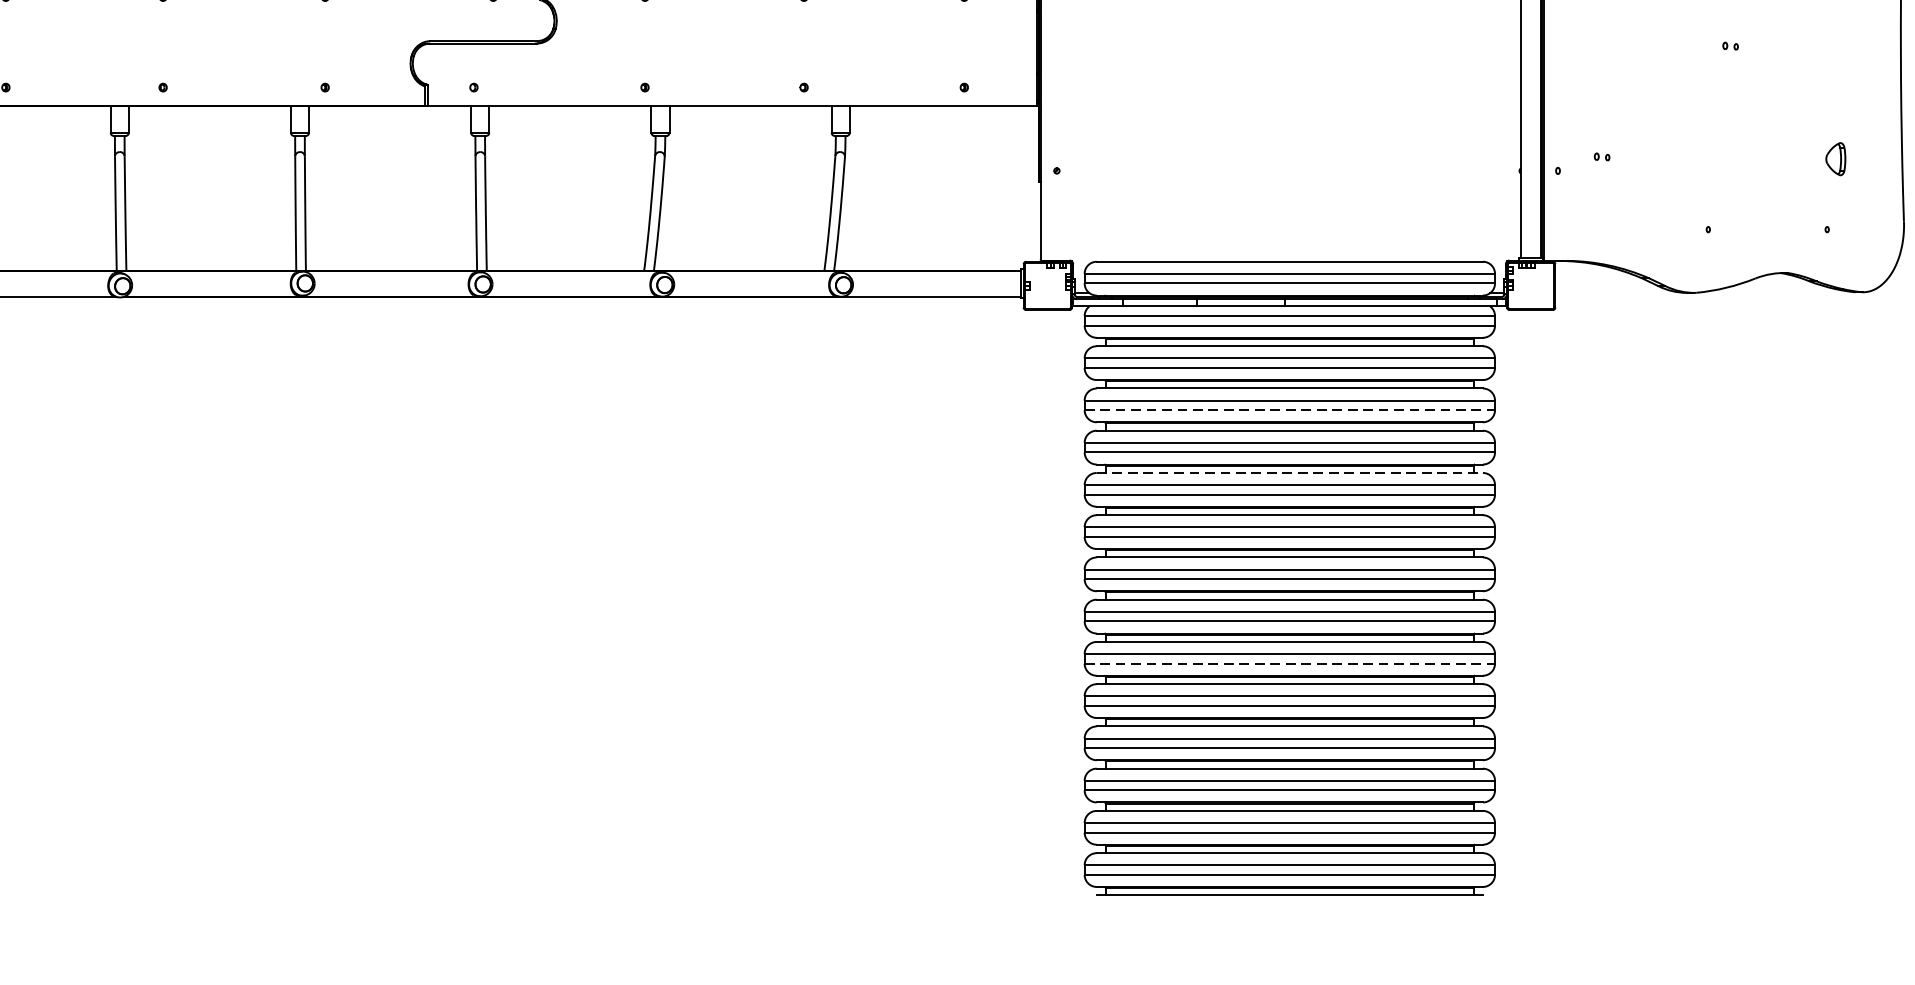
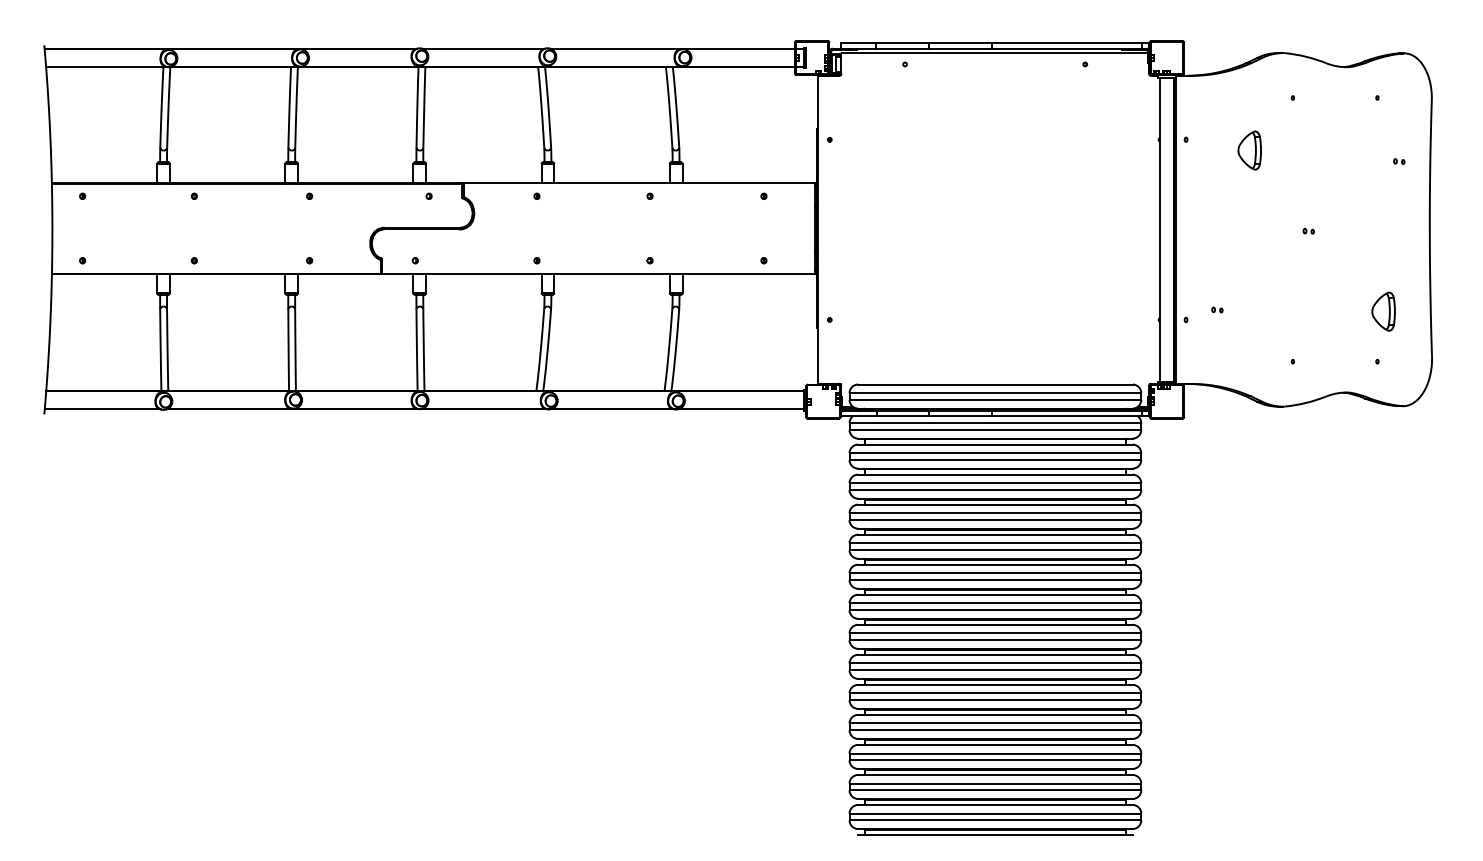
part: (1835, 159) -> (1383, 311), size x1.67
line: (1289, 410) -> (995, 490), dashed -> solid
line: (1289, 472) -> (995, 534), dashed -> solid
line: (1289, 663) -> (995, 670), dashed -> solid

